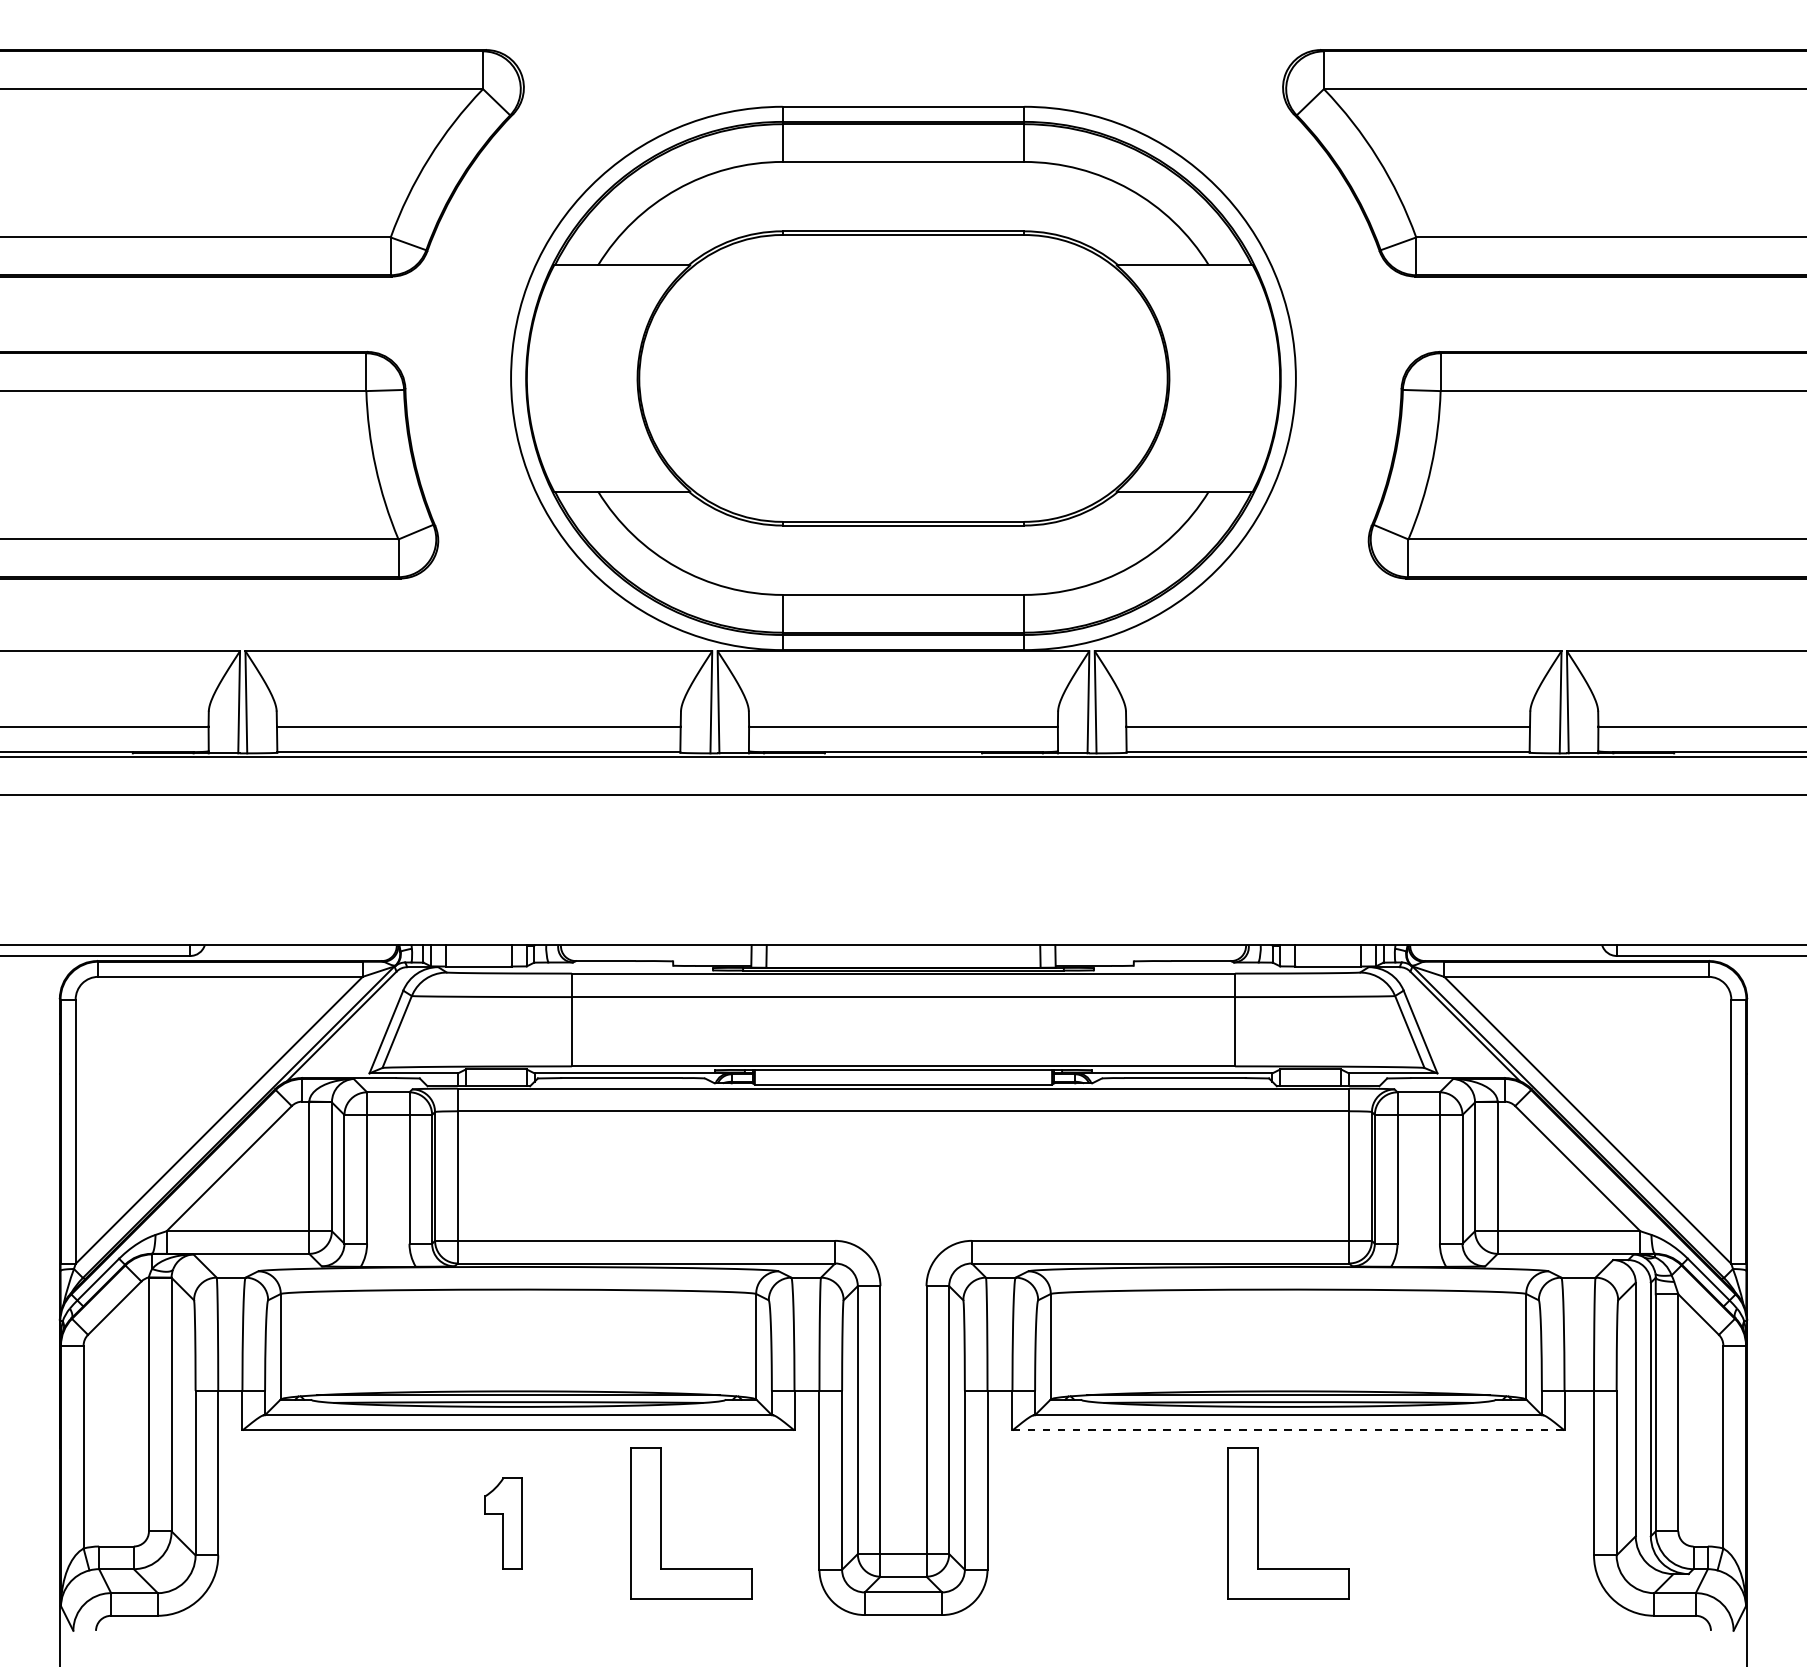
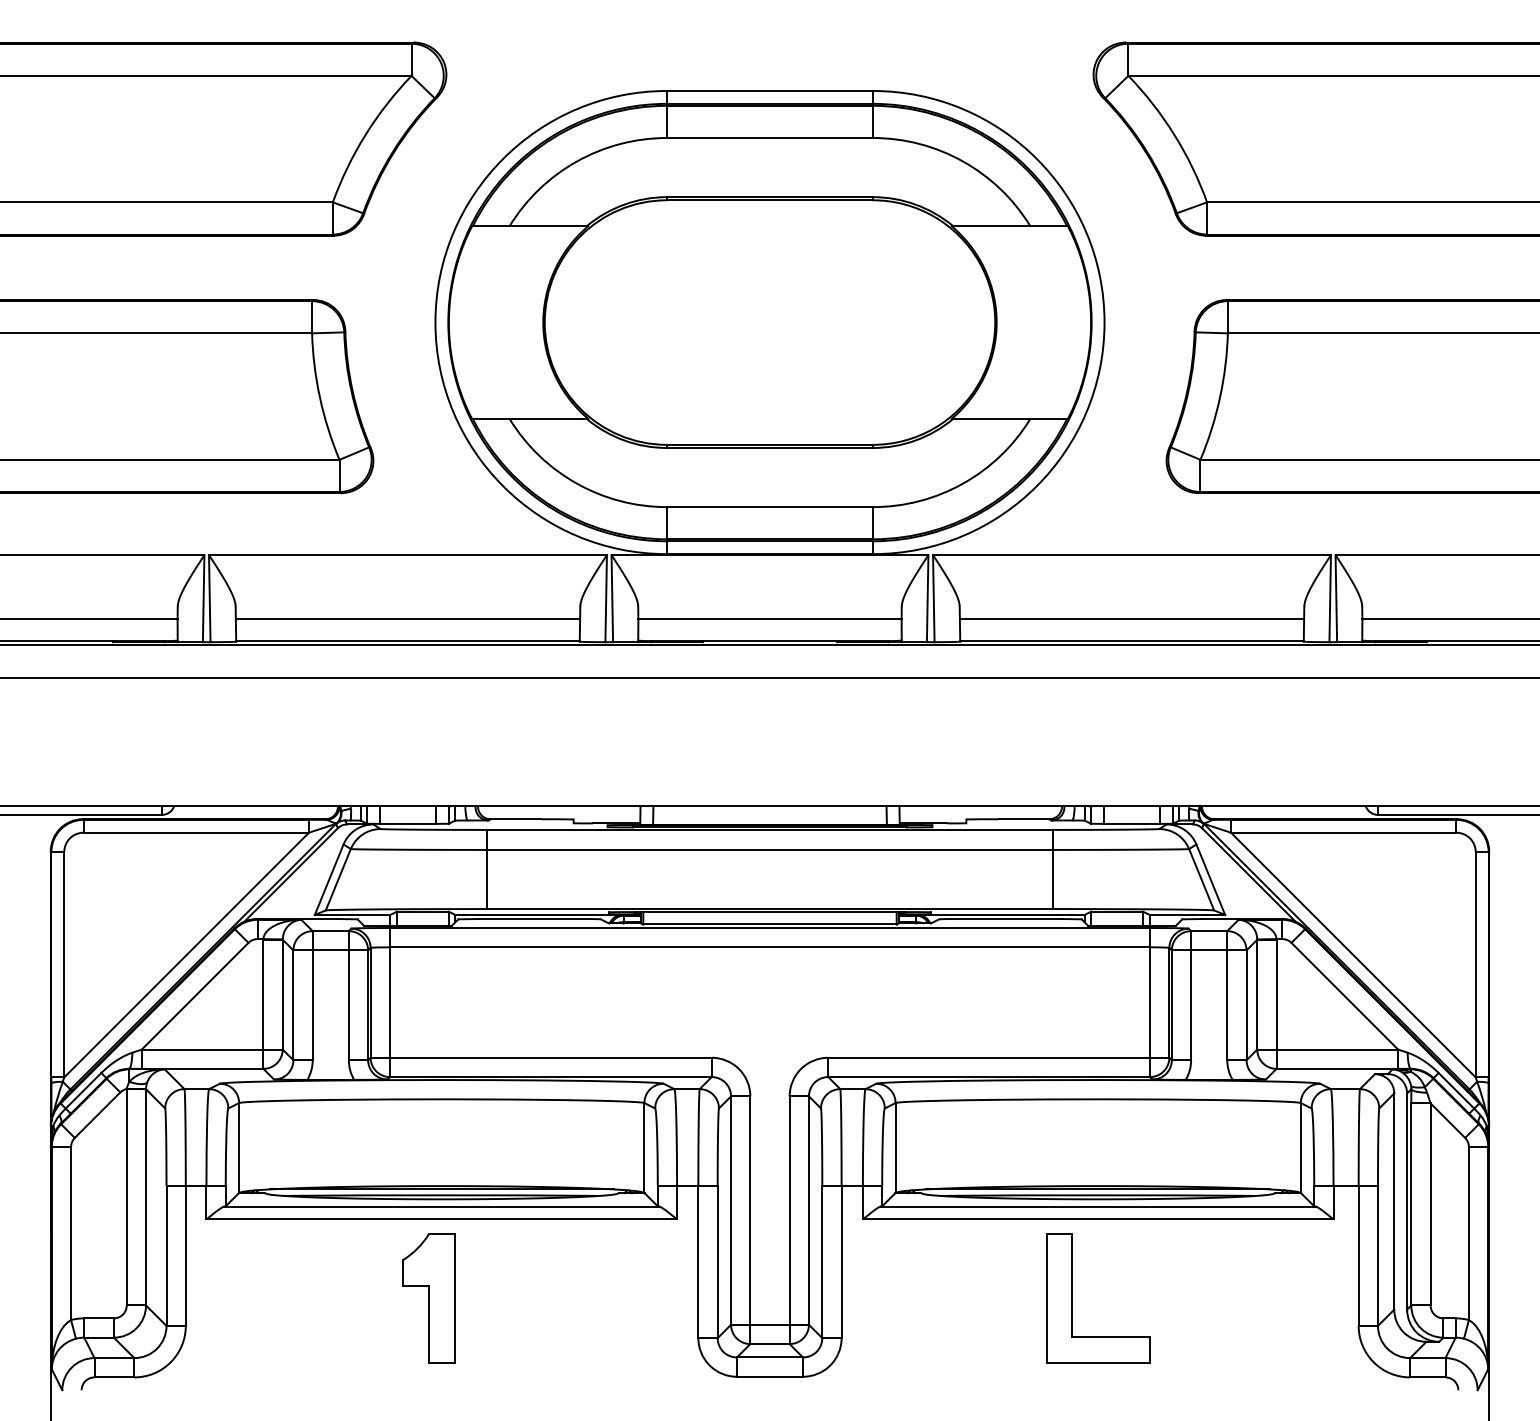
line: (1289, 1430) -> (1099, 1219), dashed -> solid
part: (503, 1523) -> (429, 1298), size x1.67
part: (661, 1523) -> (563, 1298), removed

